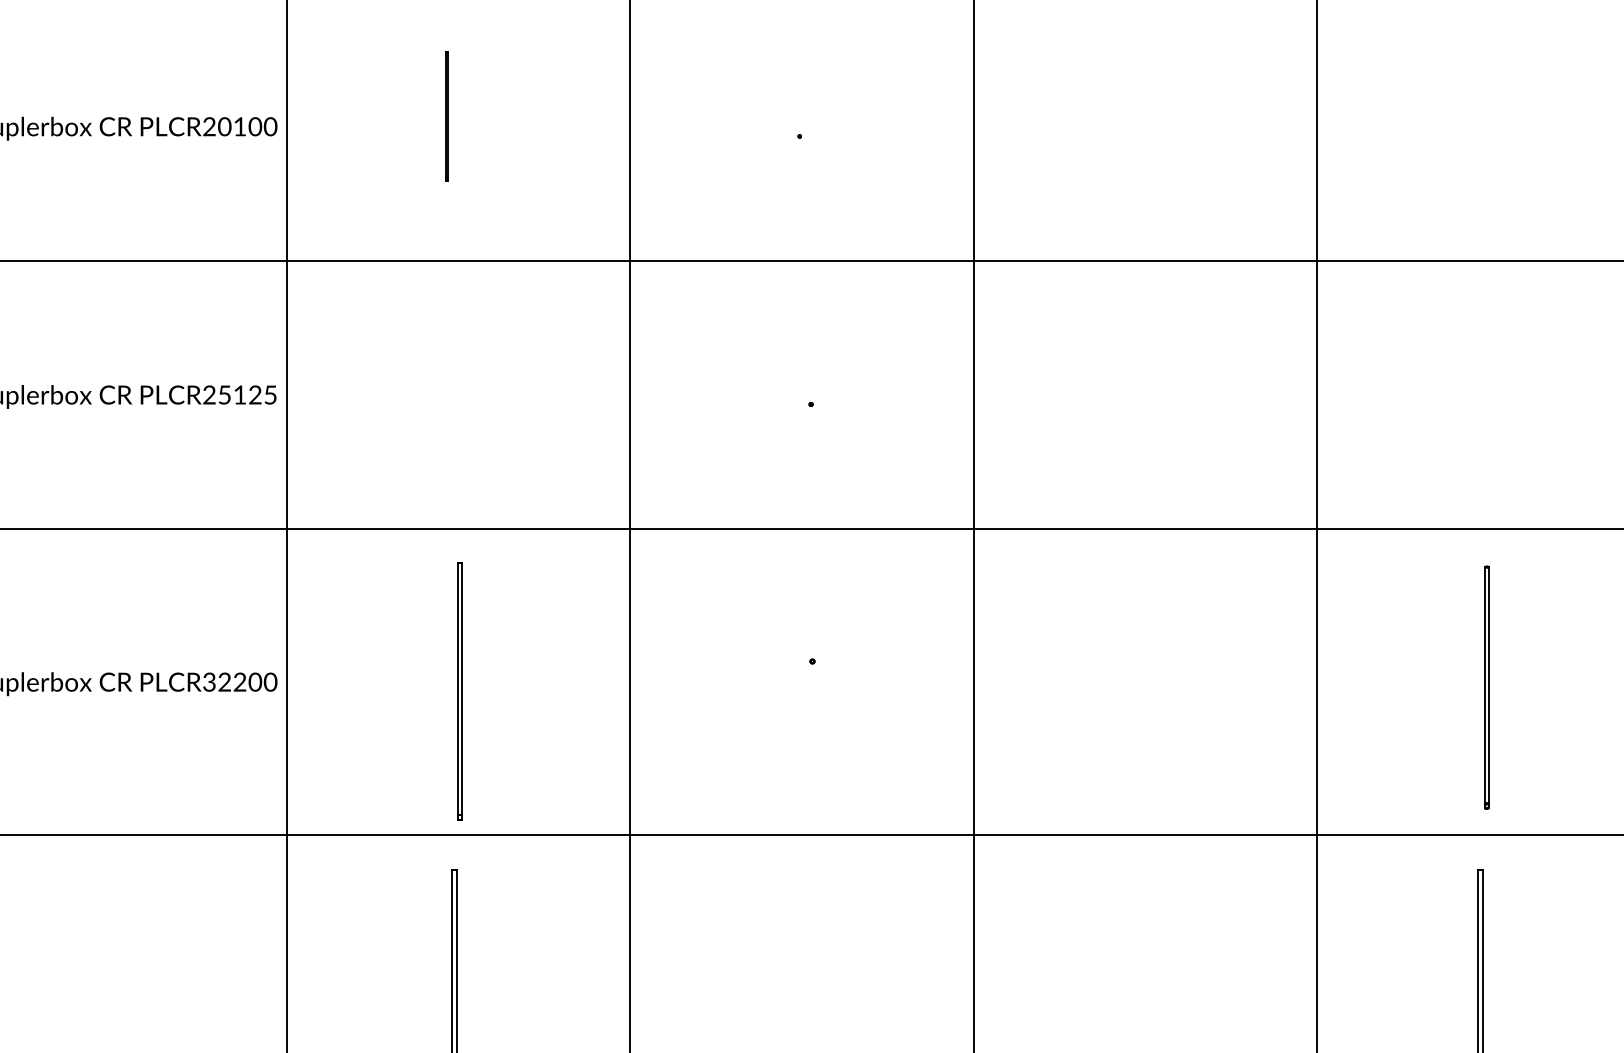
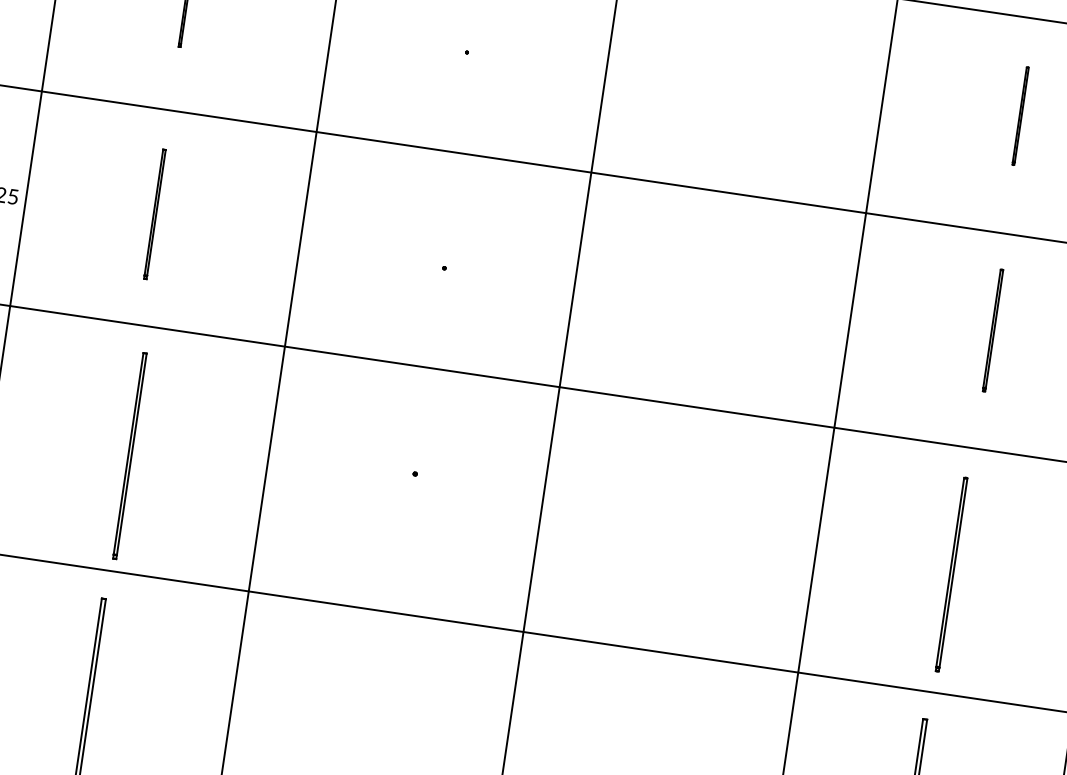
line: (1487, 114) -> (1019, 116), added
line: (1492, 381) -> (992, 330), added
line: (446, 390) -> (154, 214), added

